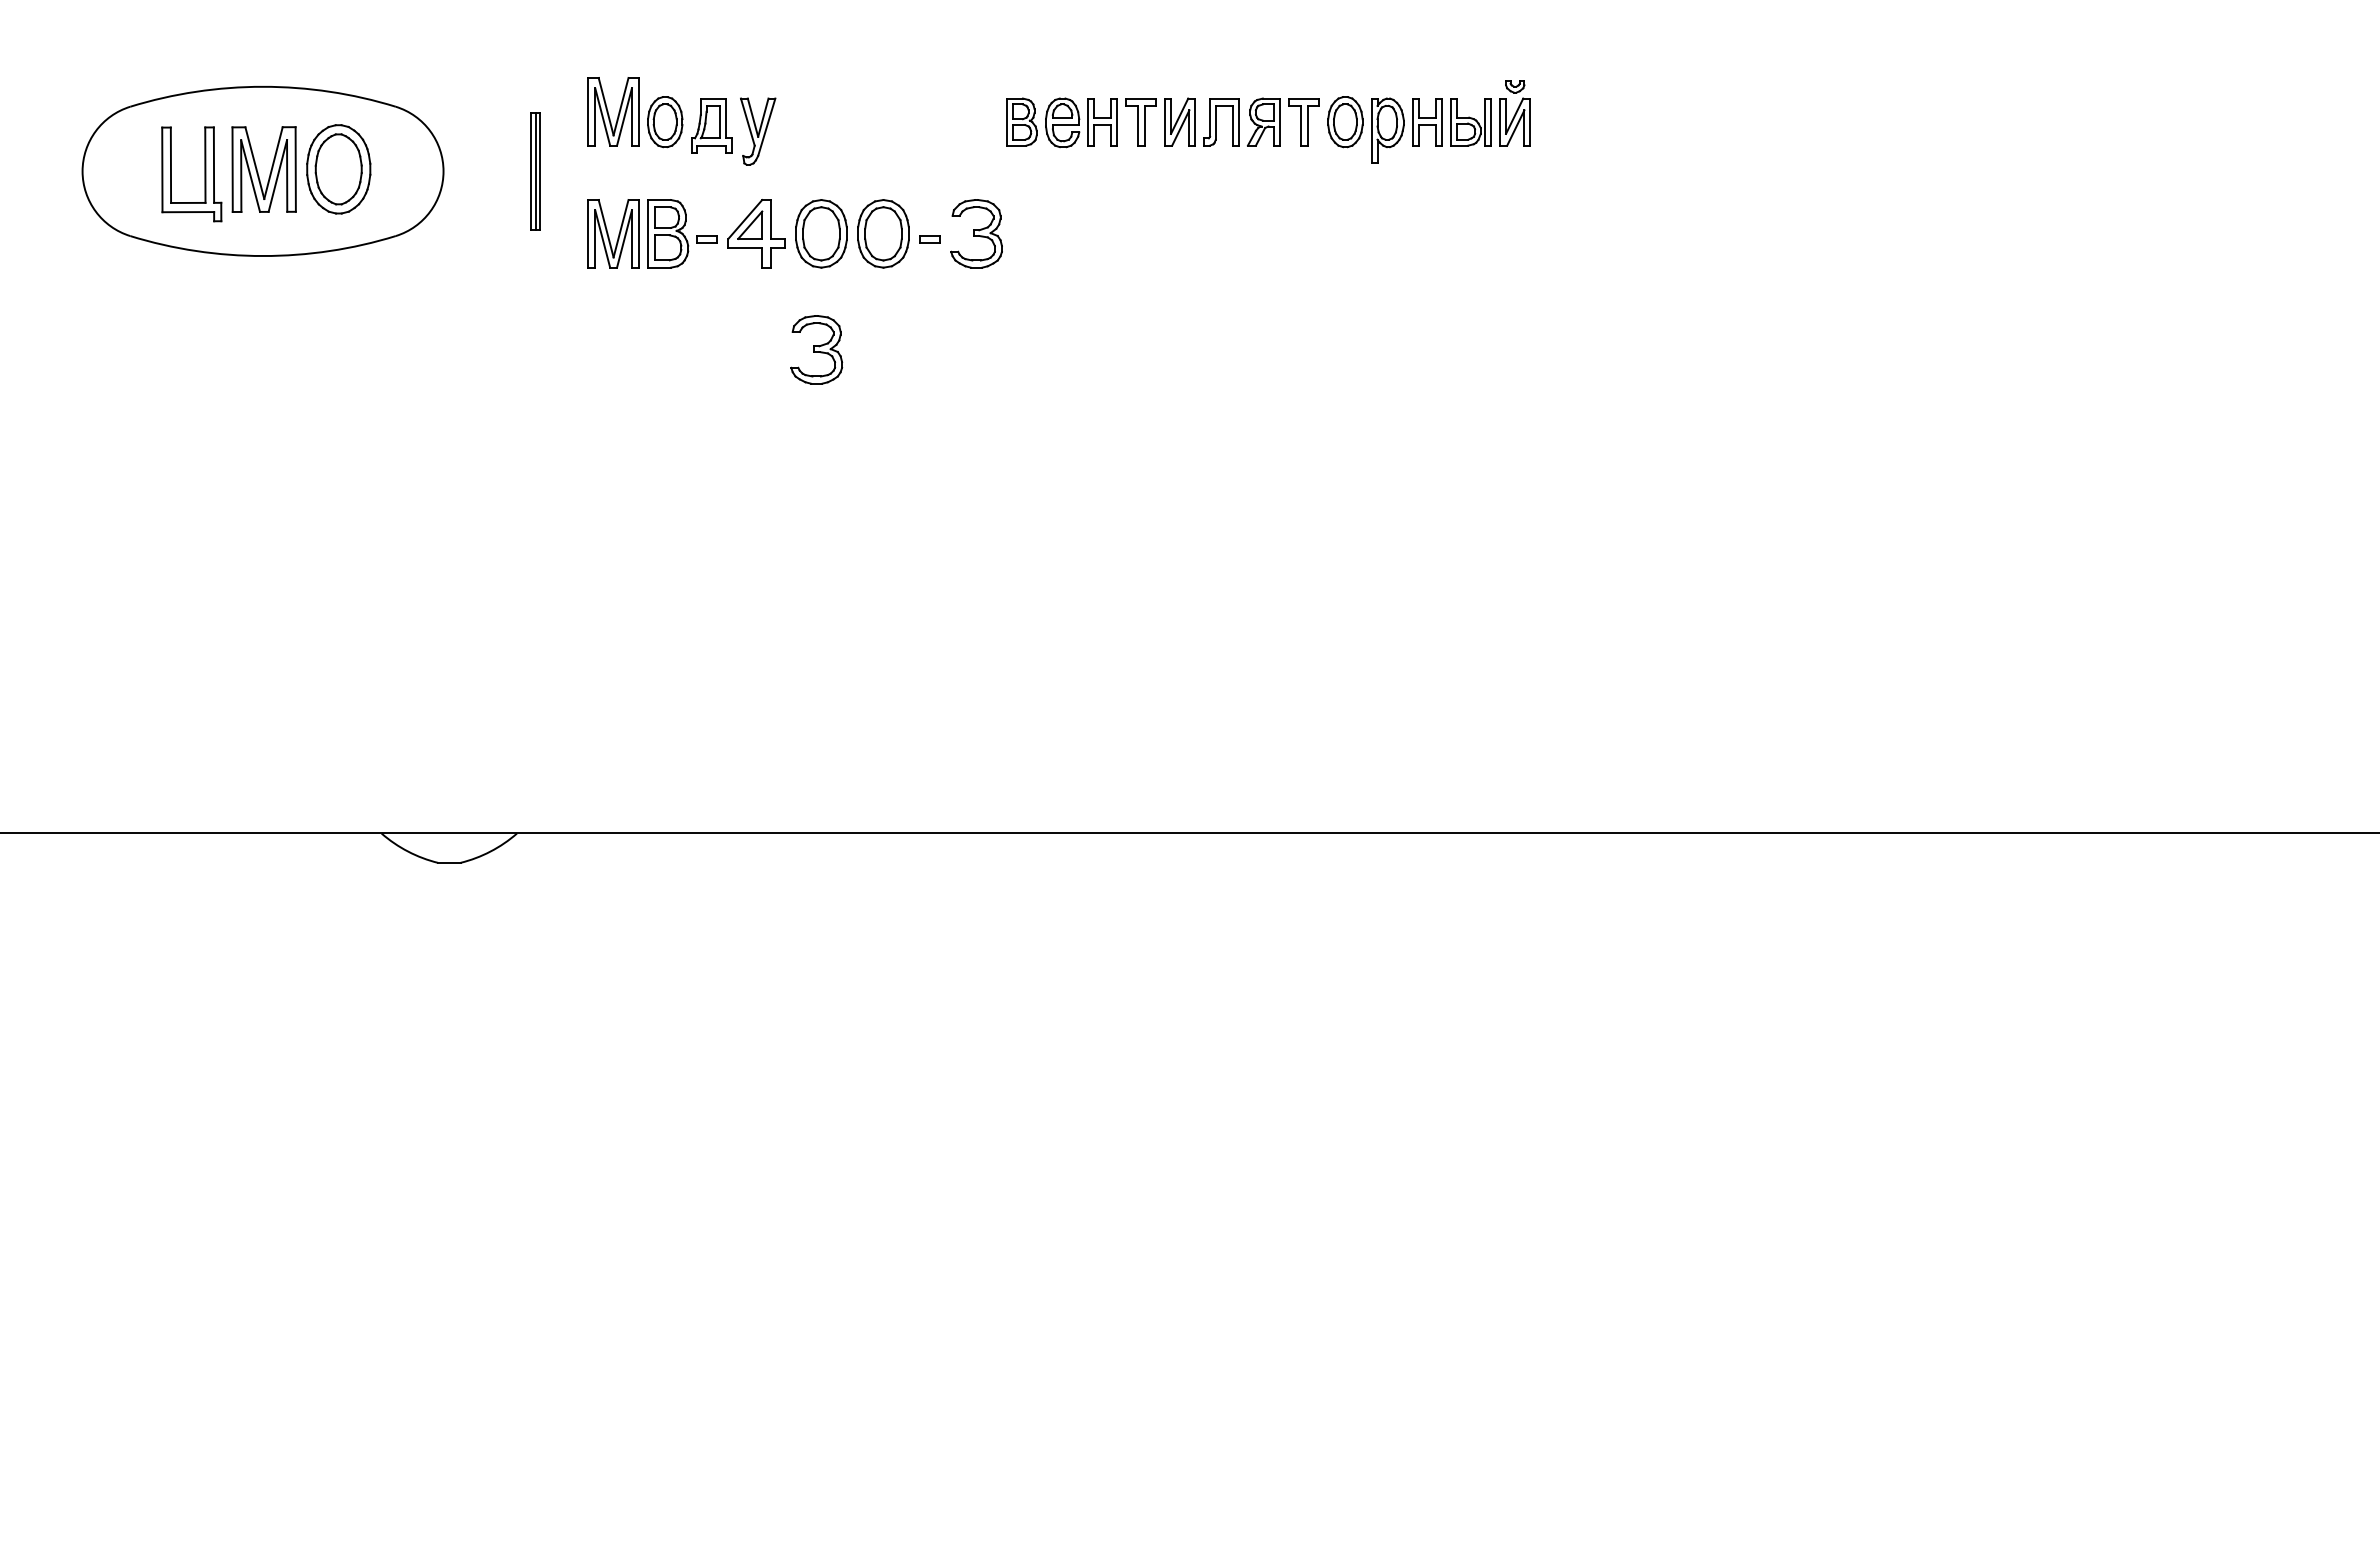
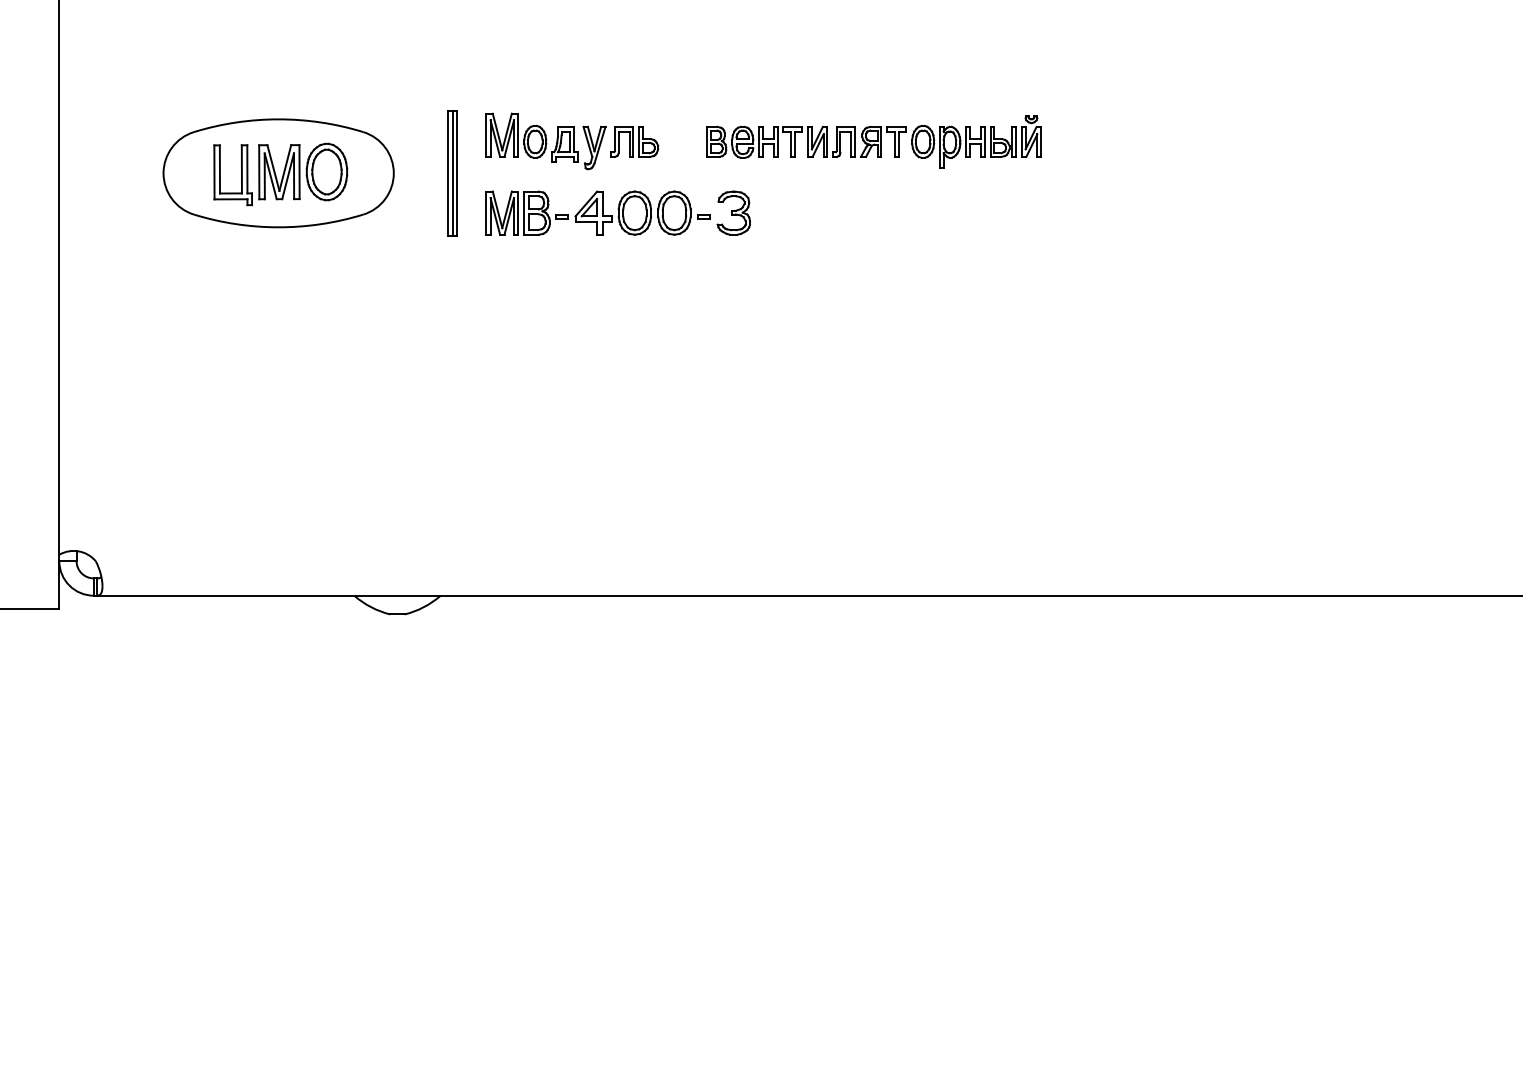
part: (820, 121) -> (634, 141), added
part: (1267, 121) -> (873, 141), moved
part: (535, 171) -> (452, 173), size x1.67
part: (816, 348) -> (631, 286), removed

